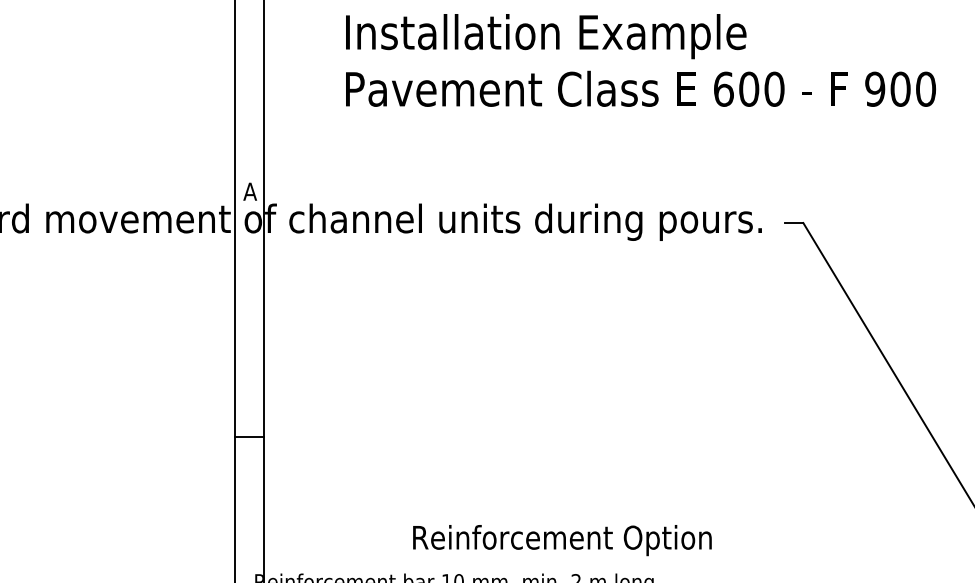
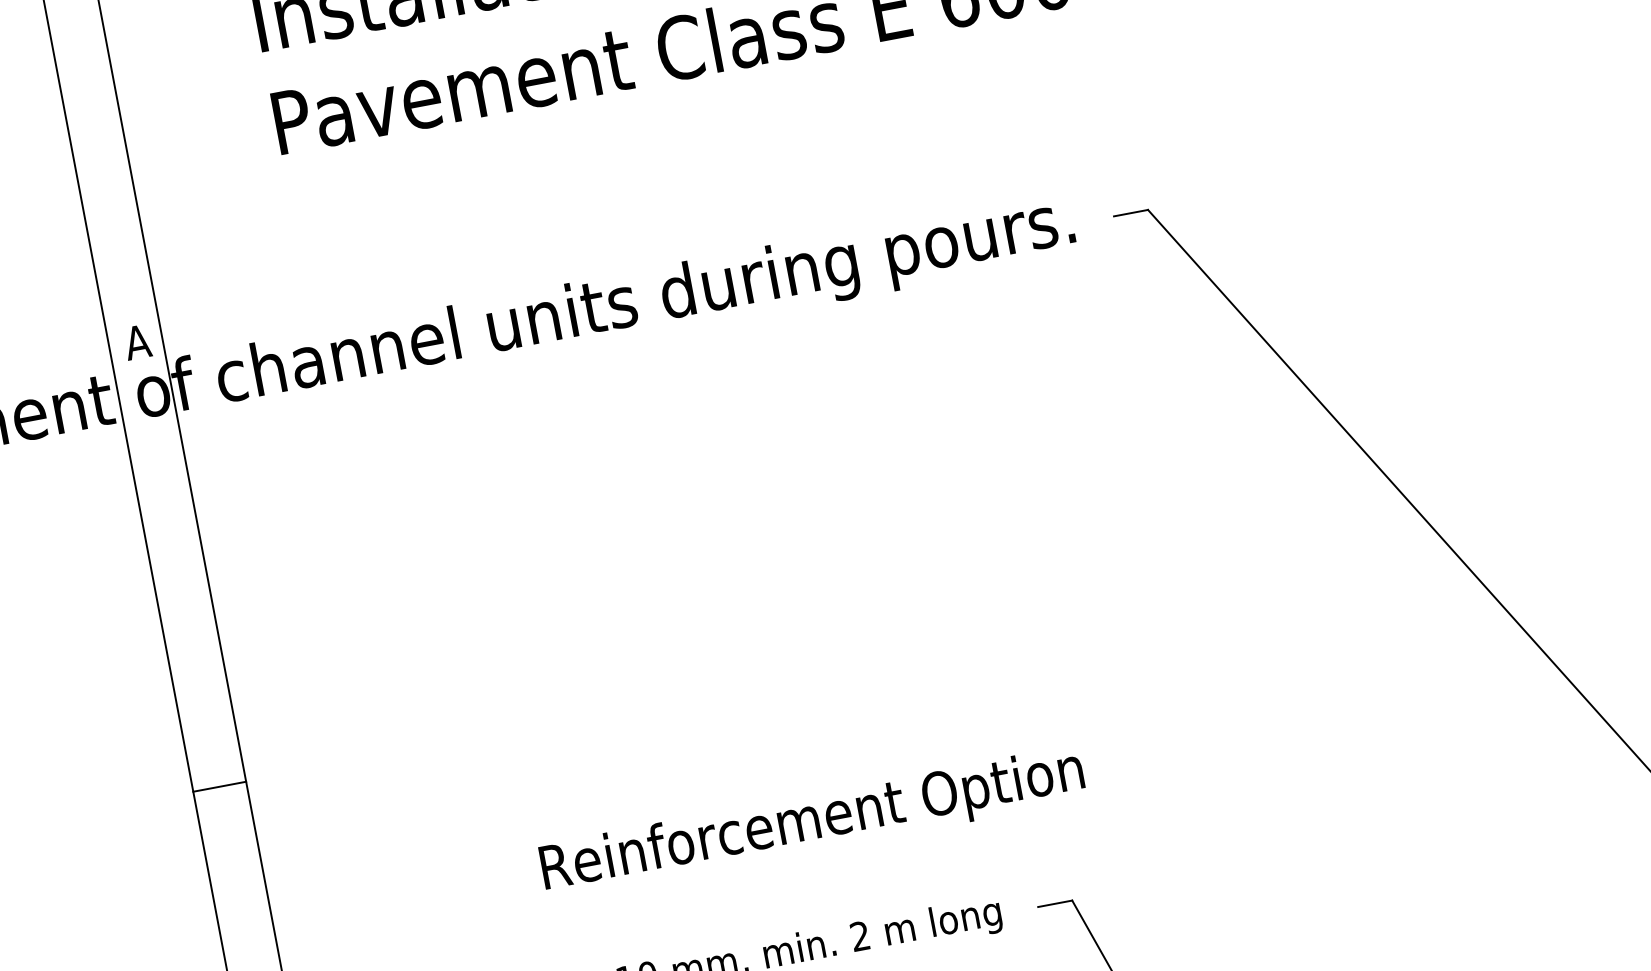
text: (562, 540) -> (812, 822), moved

